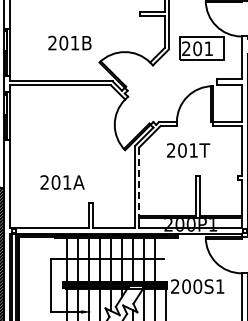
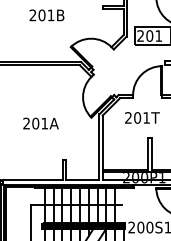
text: (69, 42) -> (46, 14), moved
line: (139, 181) -> (102, 142), dashed -> solid
text: (62, 182) -> (40, 123), moved

